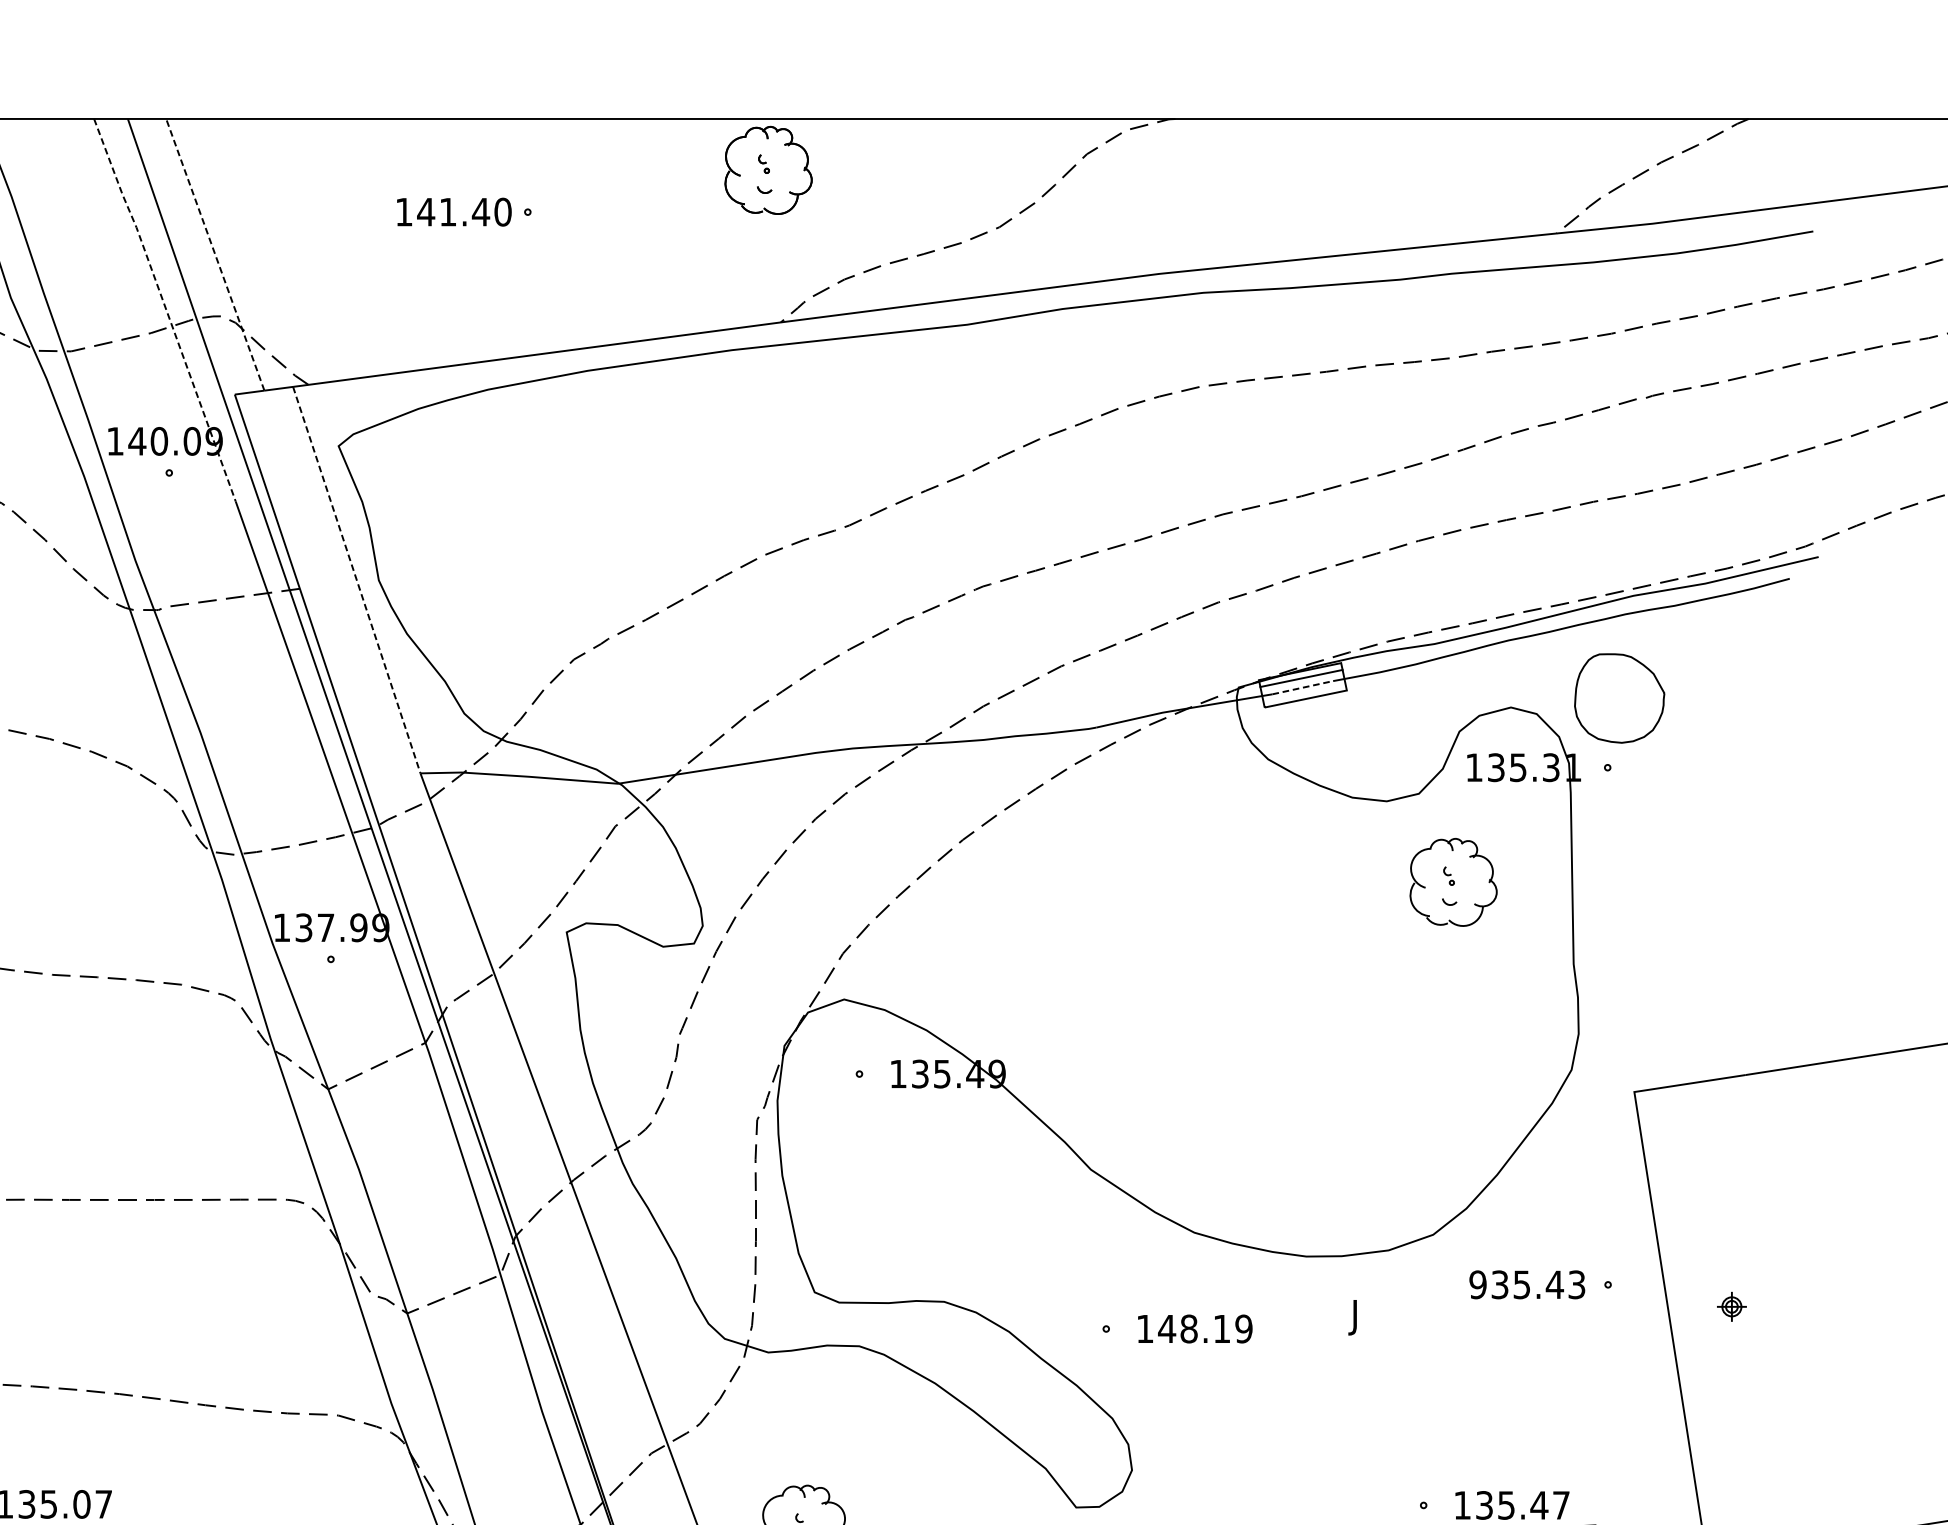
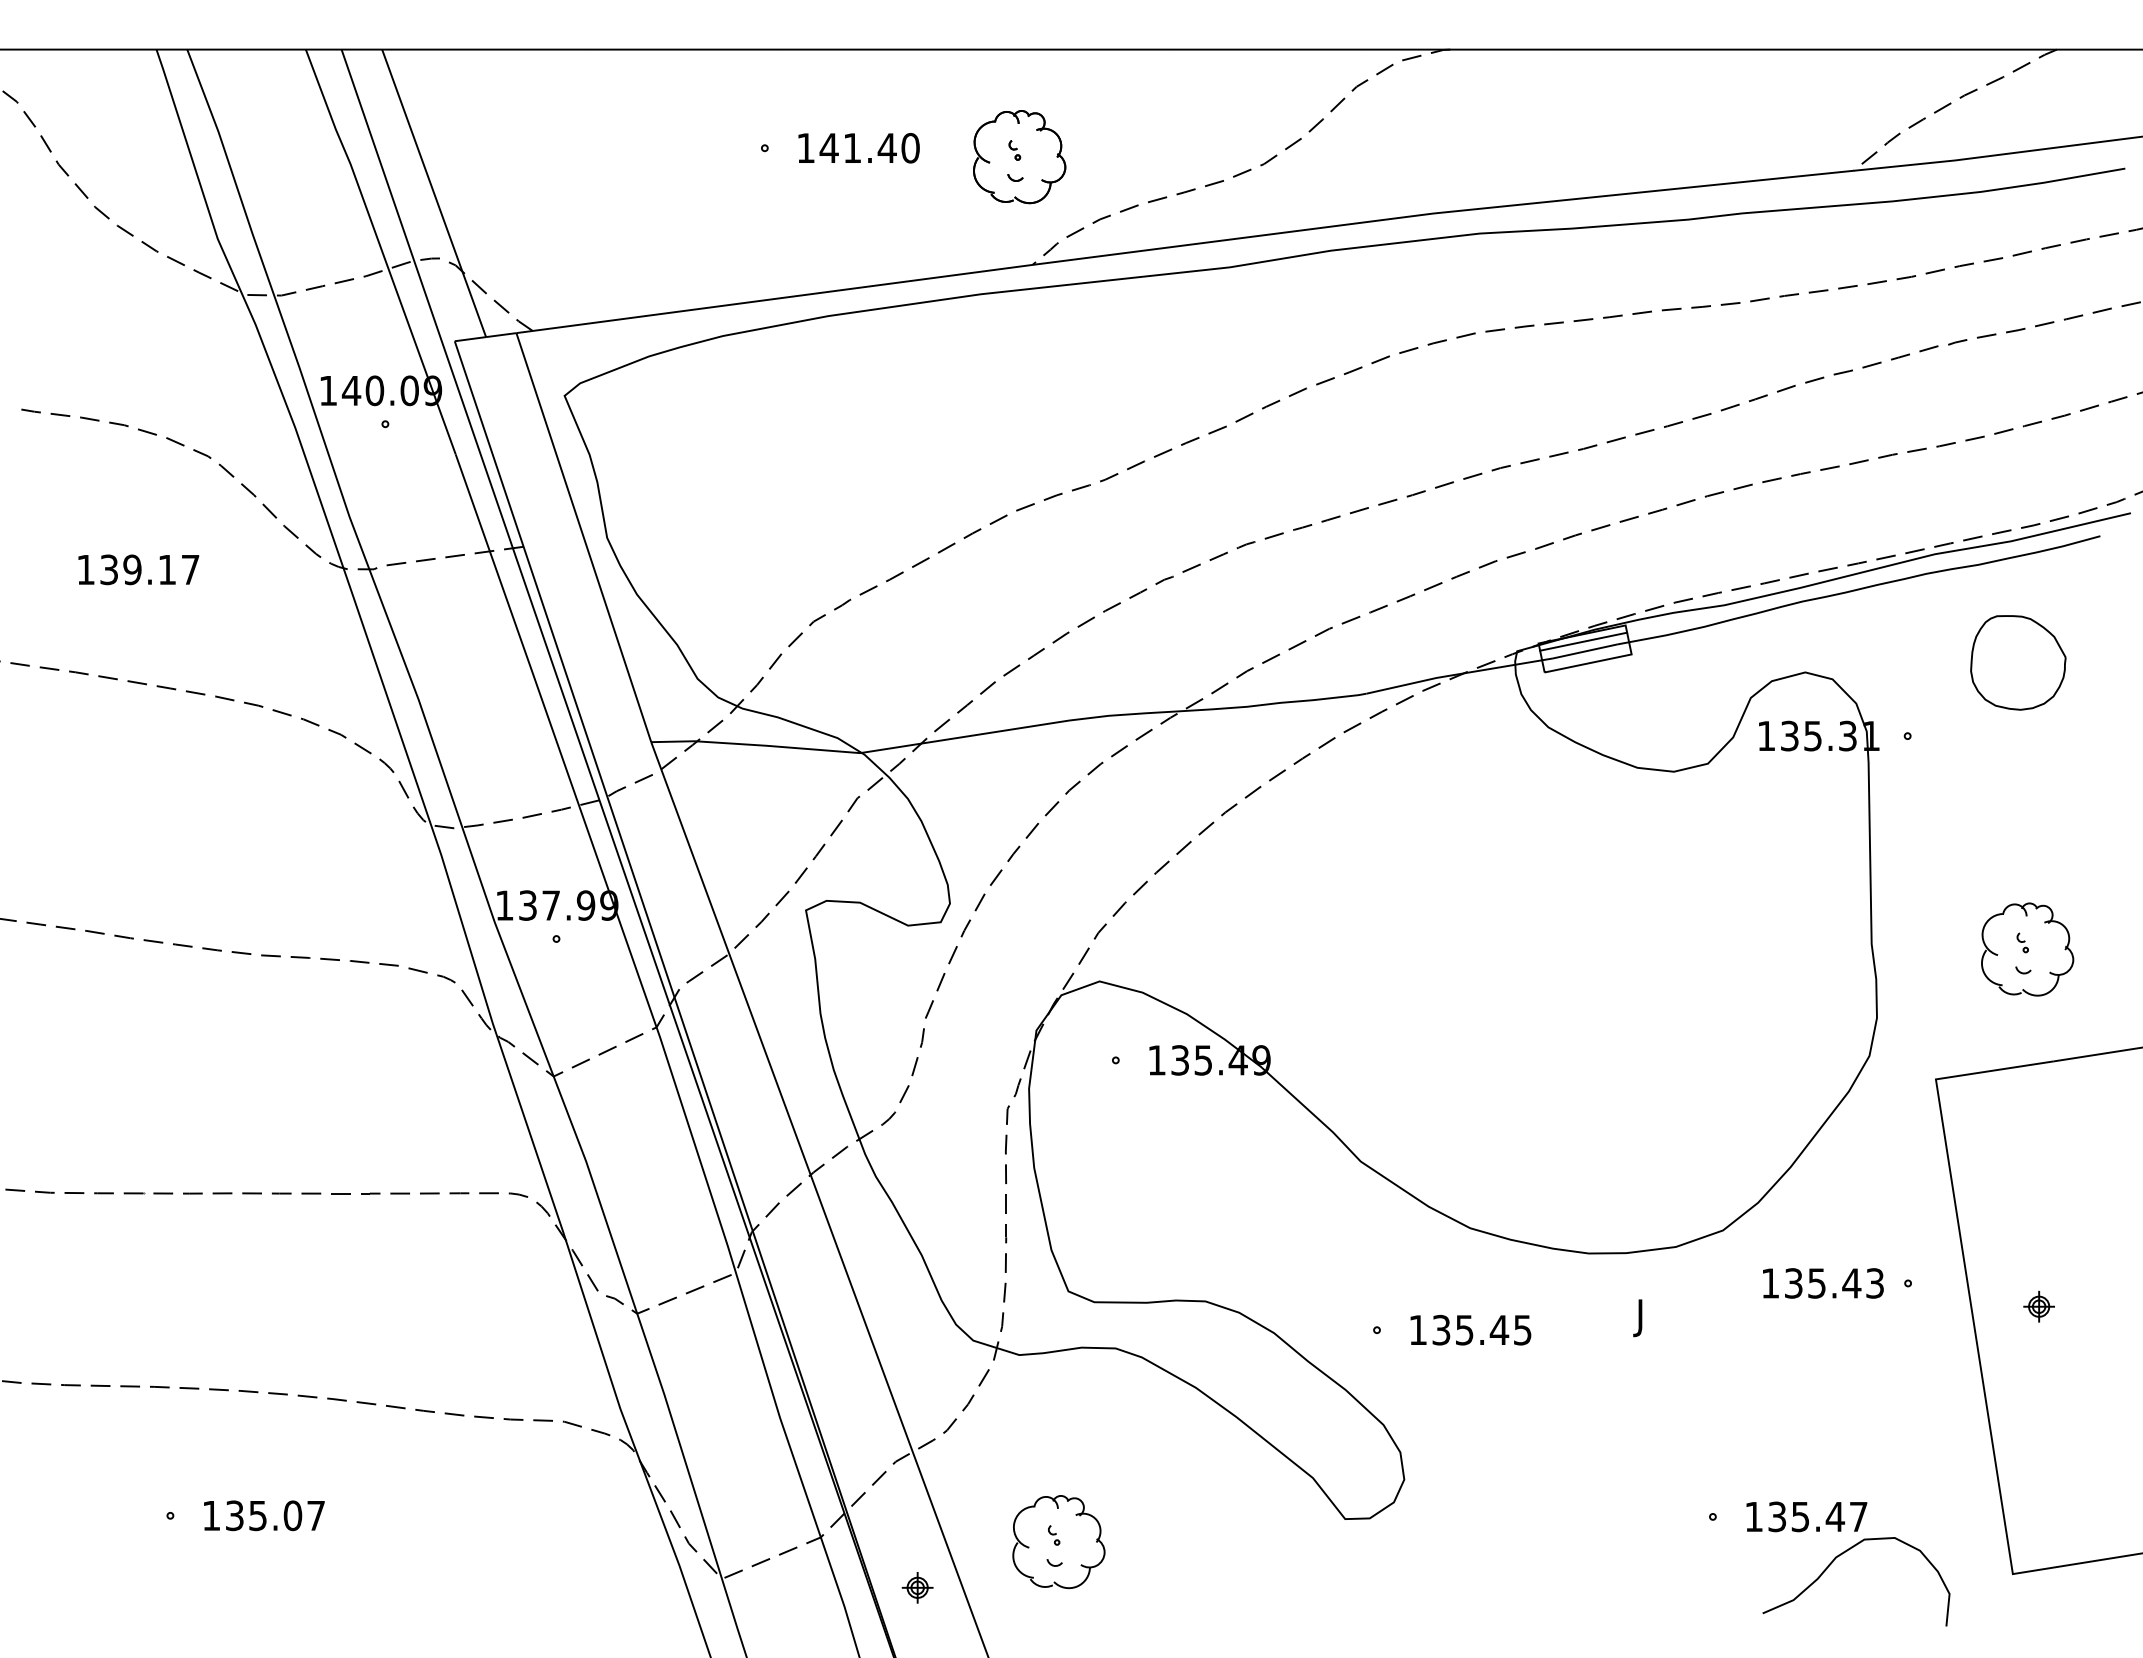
part: (768, 170) -> (1019, 157), moved
text: (453, 212) -> (858, 148), moved
line: (215, 254) -> (434, 193), dashed -> solid
line: (165, 308) -> (381, 250), dashed -> solid
line: (356, 580) -> (583, 538), dashed -> solid
line: (1303, 687) -> (1585, 651), dashed -> solid
part: (1619, 698) -> (2018, 662), moved
part: (1453, 882) -> (2027, 949), moved
text: (1478, 1284) -> (1770, 1283), 935.43 -> 135.43
text: (1204, 1328) -> (1481, 1329), 148.19 -> 135.45

